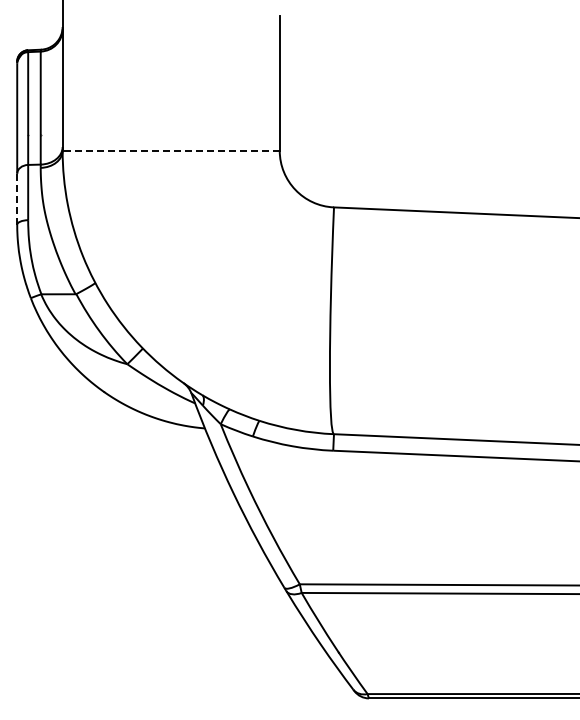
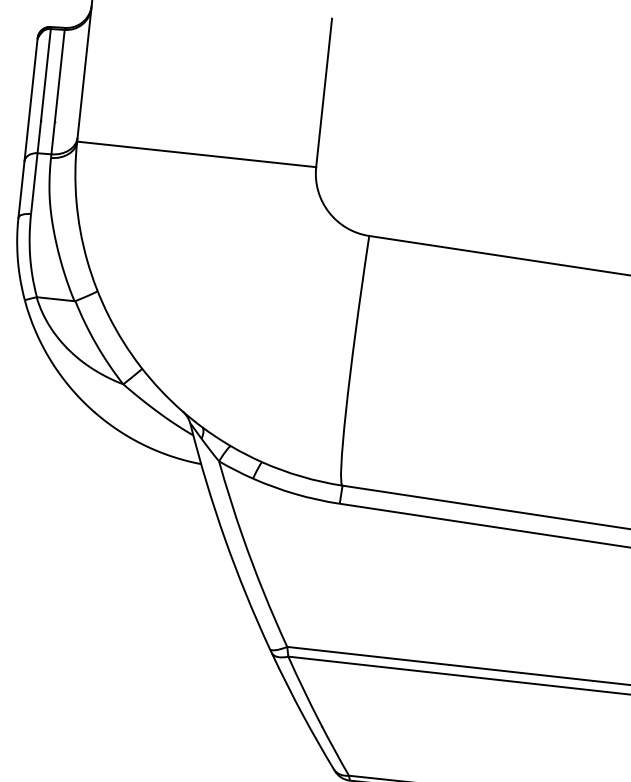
line: (171, 150) -> (197, 154), dashed -> solid
line: (17, 199) -> (21, 190), dashed -> solid

